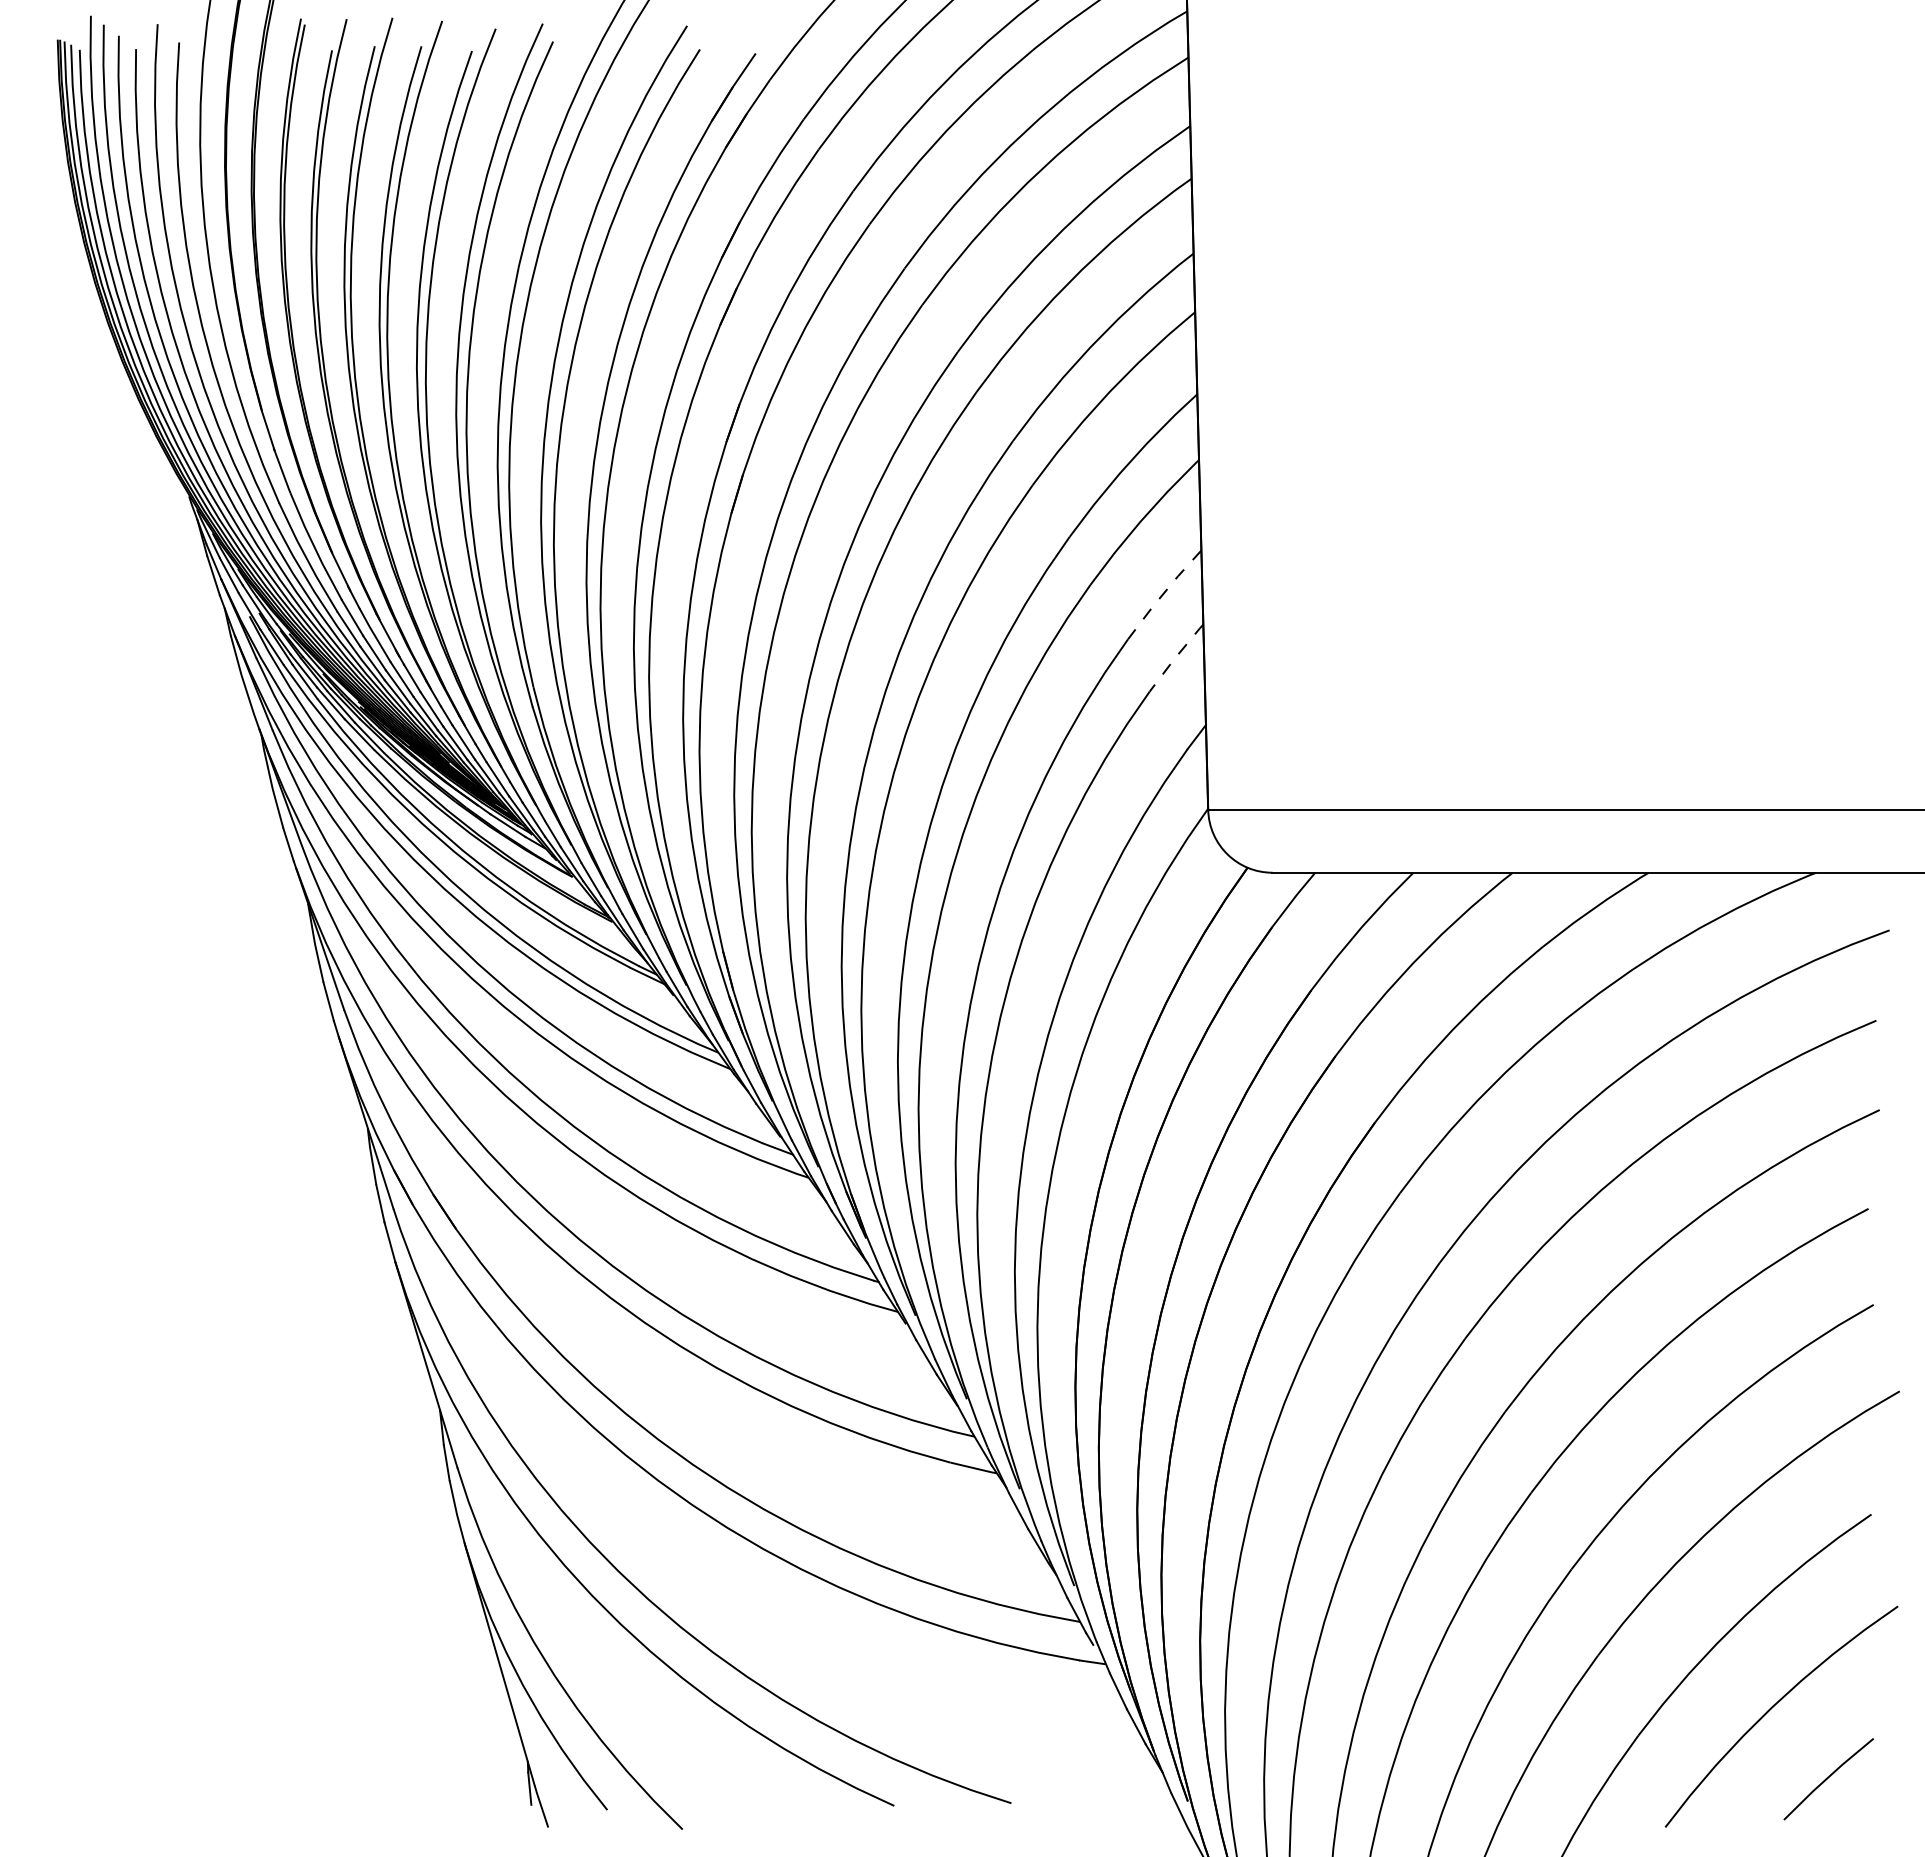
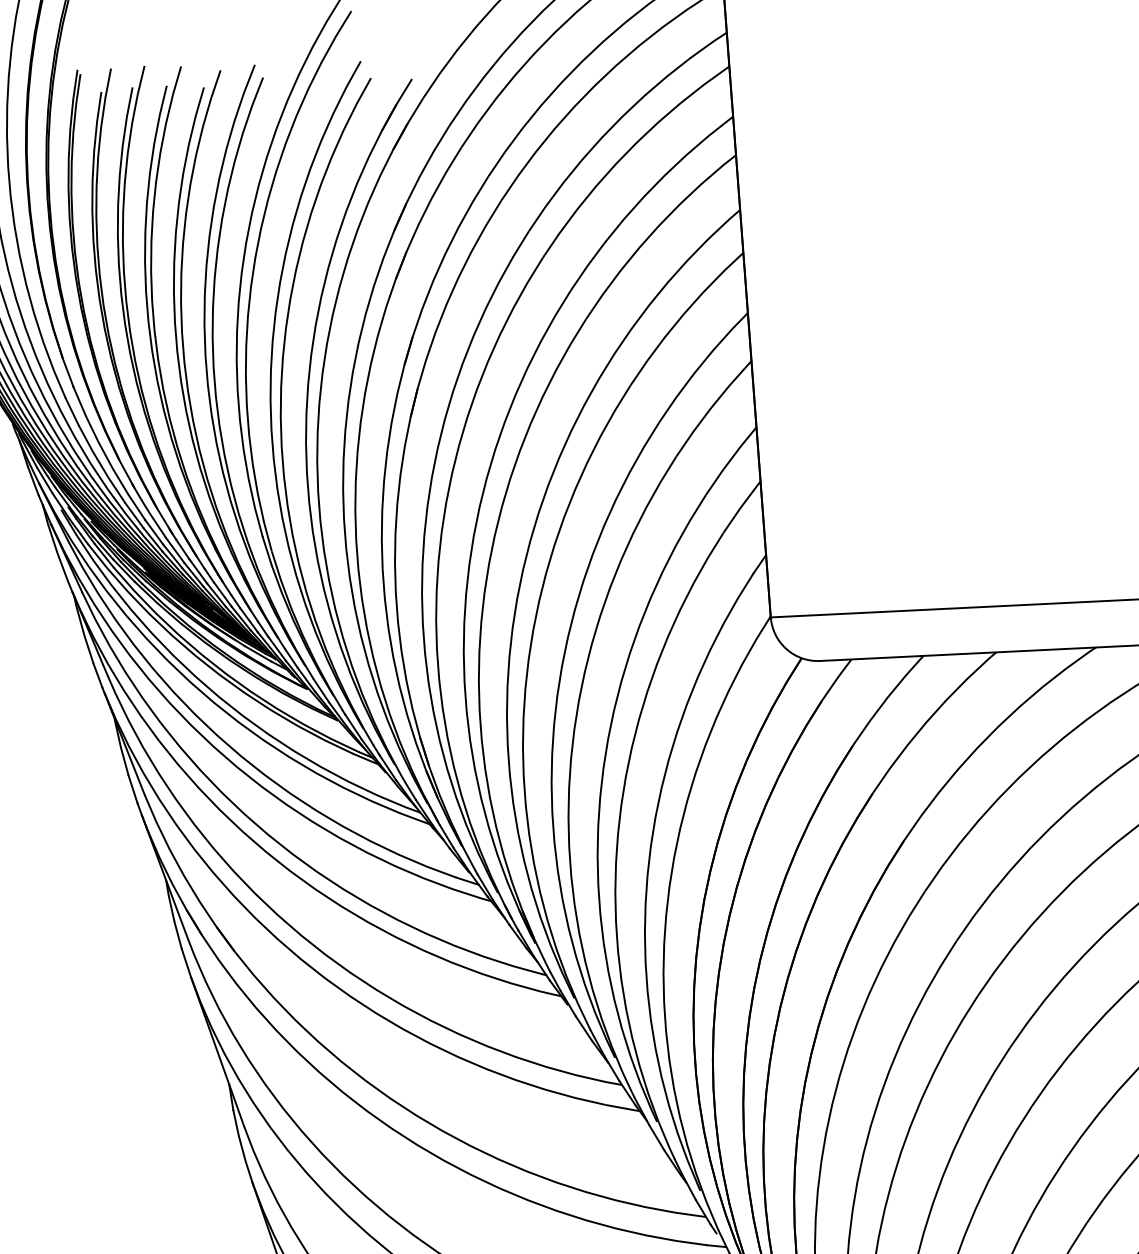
line: (1163, 594) -> (730, 460), dashed -> solid
line: (1176, 657) -> (742, 506), dashed -> solid

